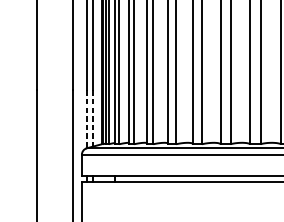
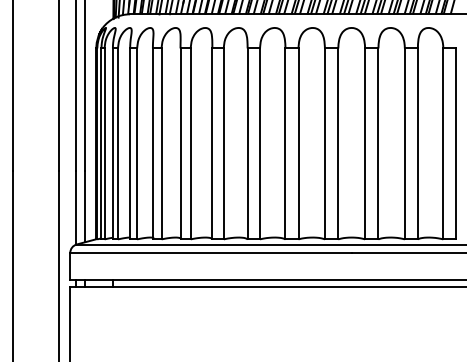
line: (93, 118) -> (84, 206), dashed -> solid
line: (86, 120) -> (76, 208), dashed -> solid

